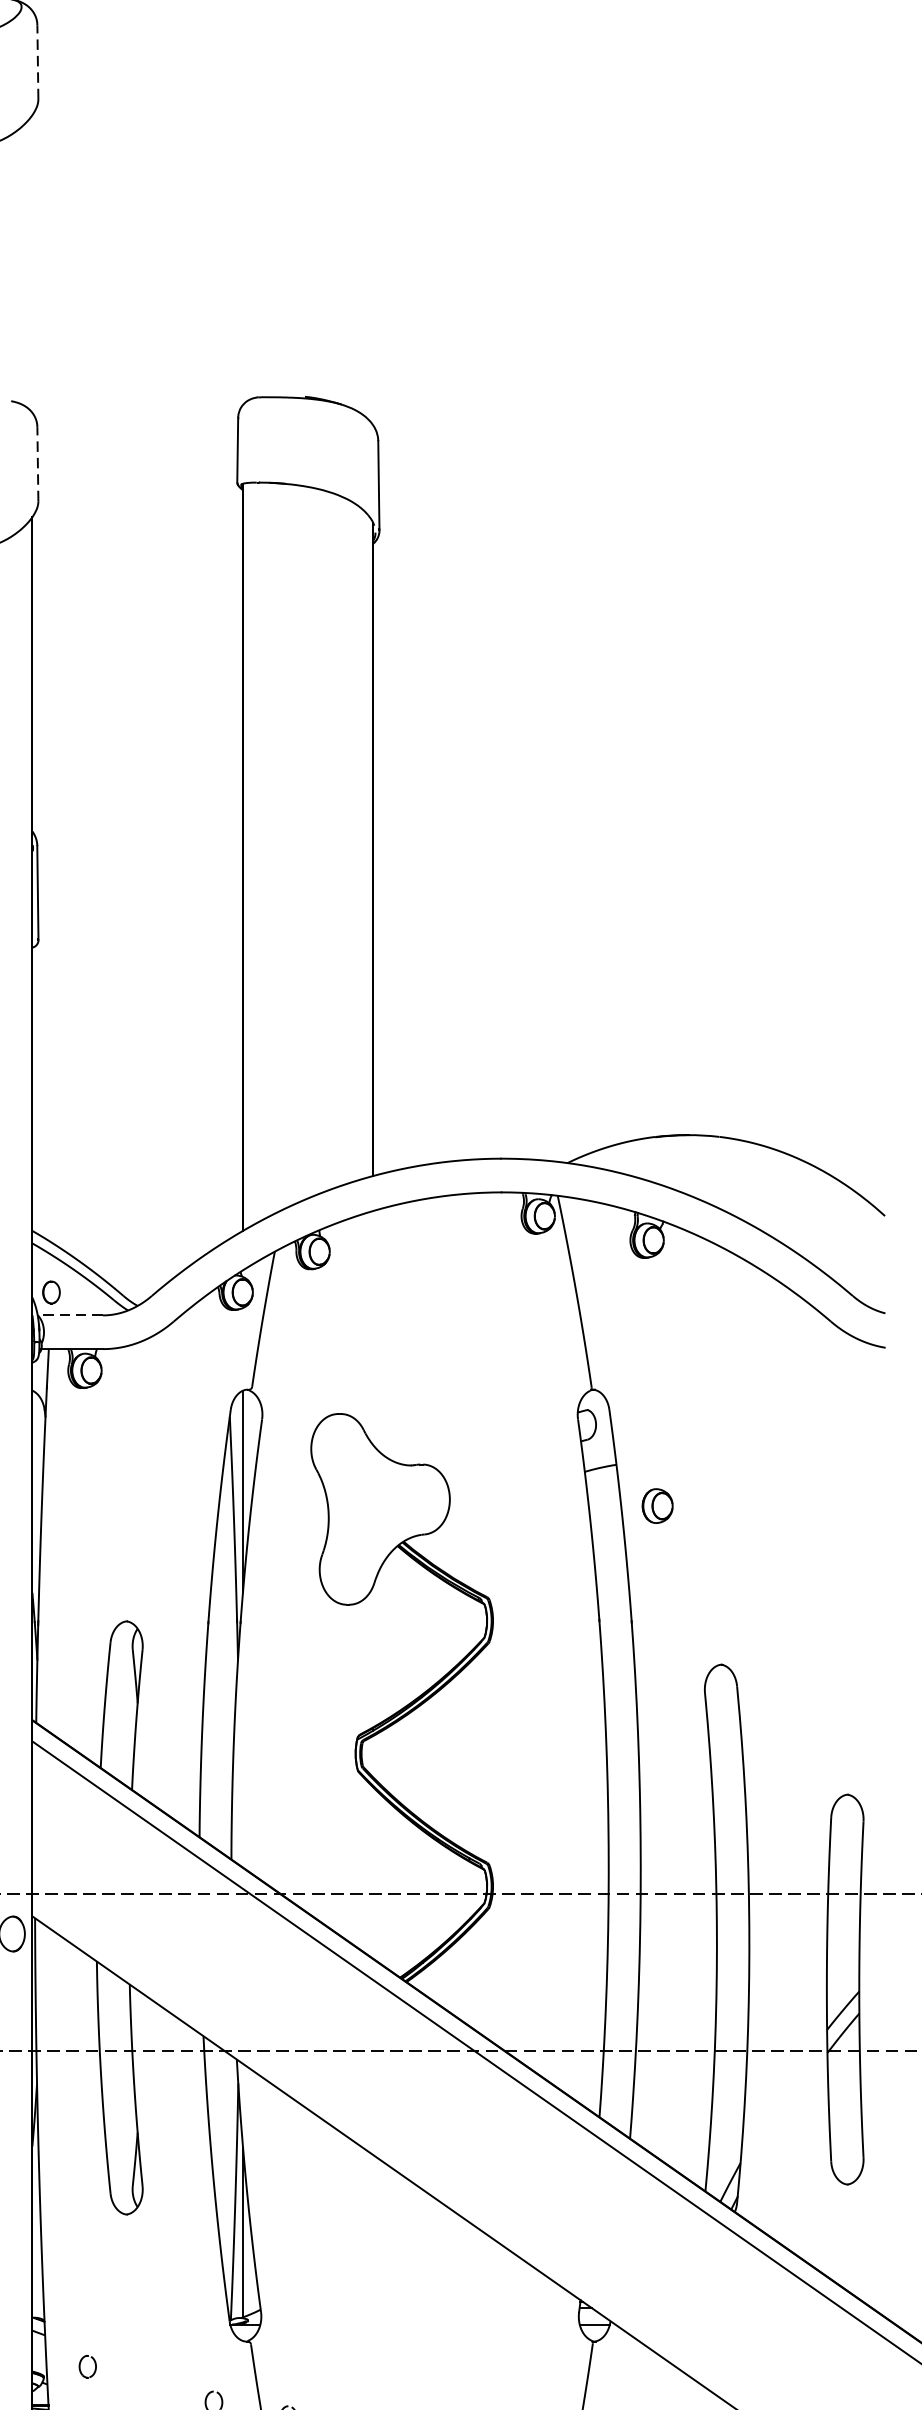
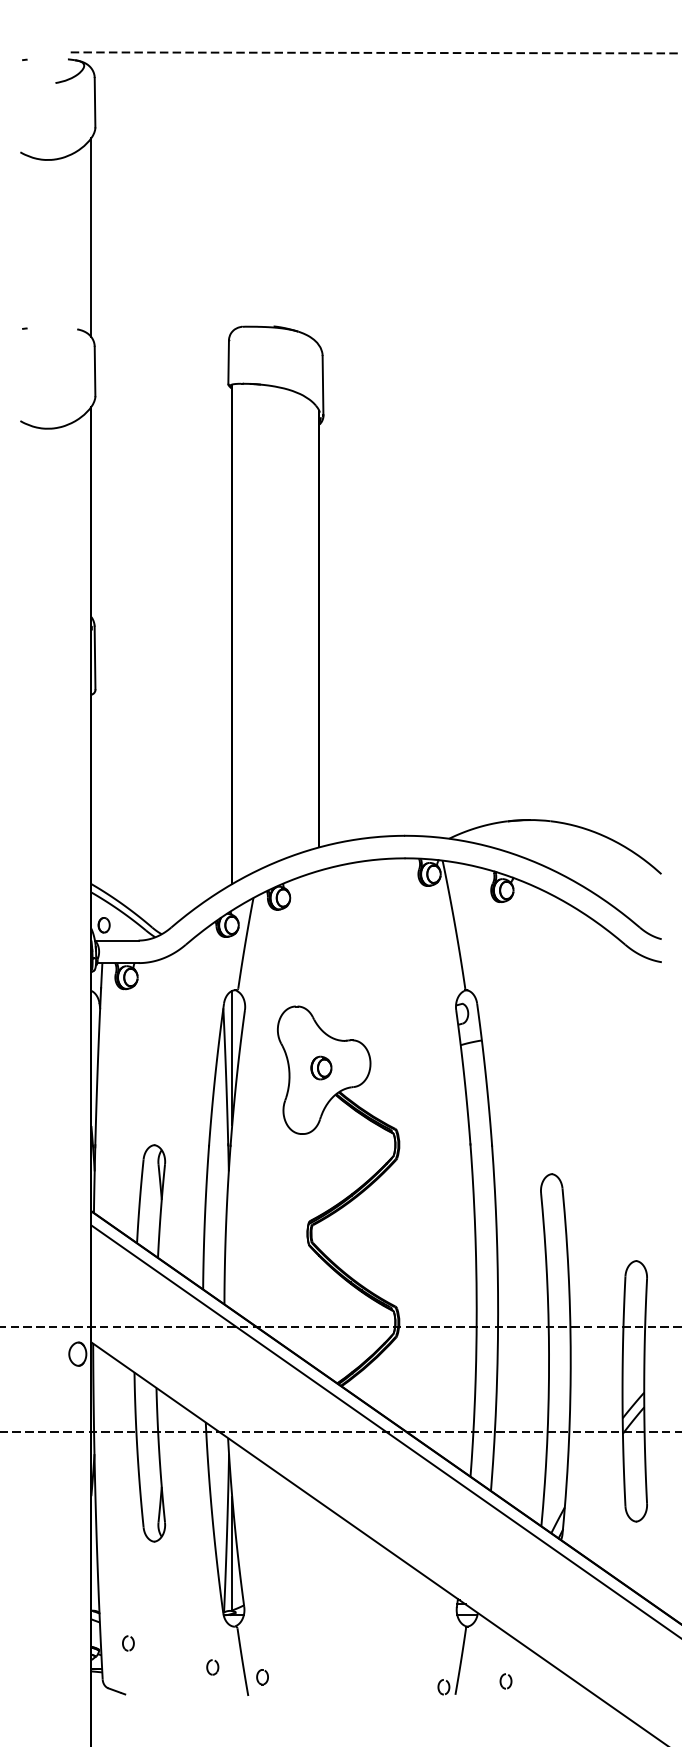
line: (38, 61) -> (95, 102), dashed -> solid
line: (32, 263) -> (91, 237), added
line: (38, 464) -> (95, 371), dashed -> solid
line: (69, 1315) -> (116, 940), dashed -> solid
part: (657, 1505) -> (321, 1067), moved

